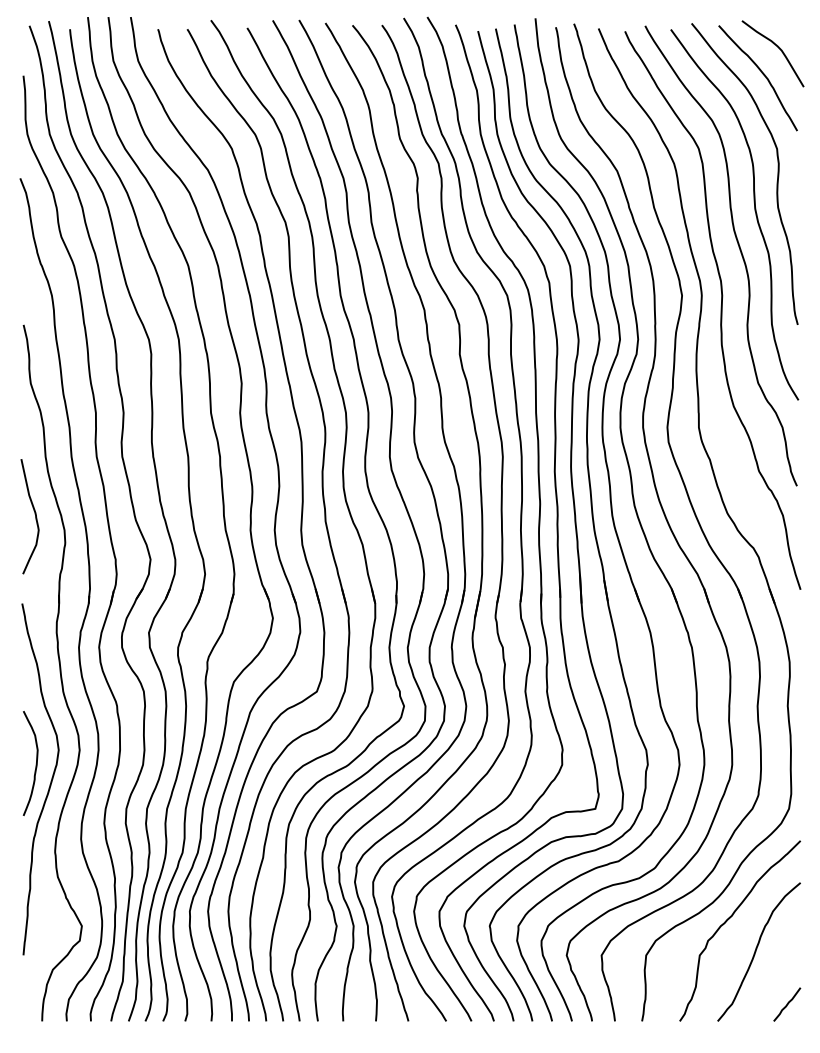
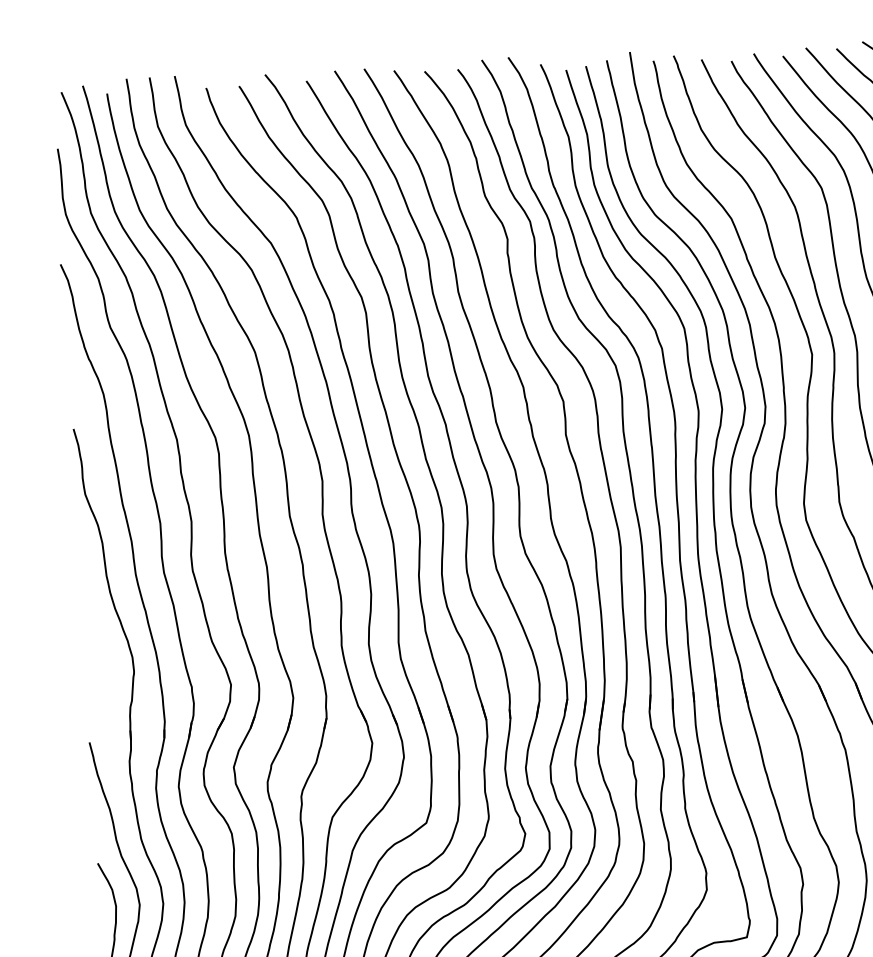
curve: (34, 514) -> (97, 641), removed

